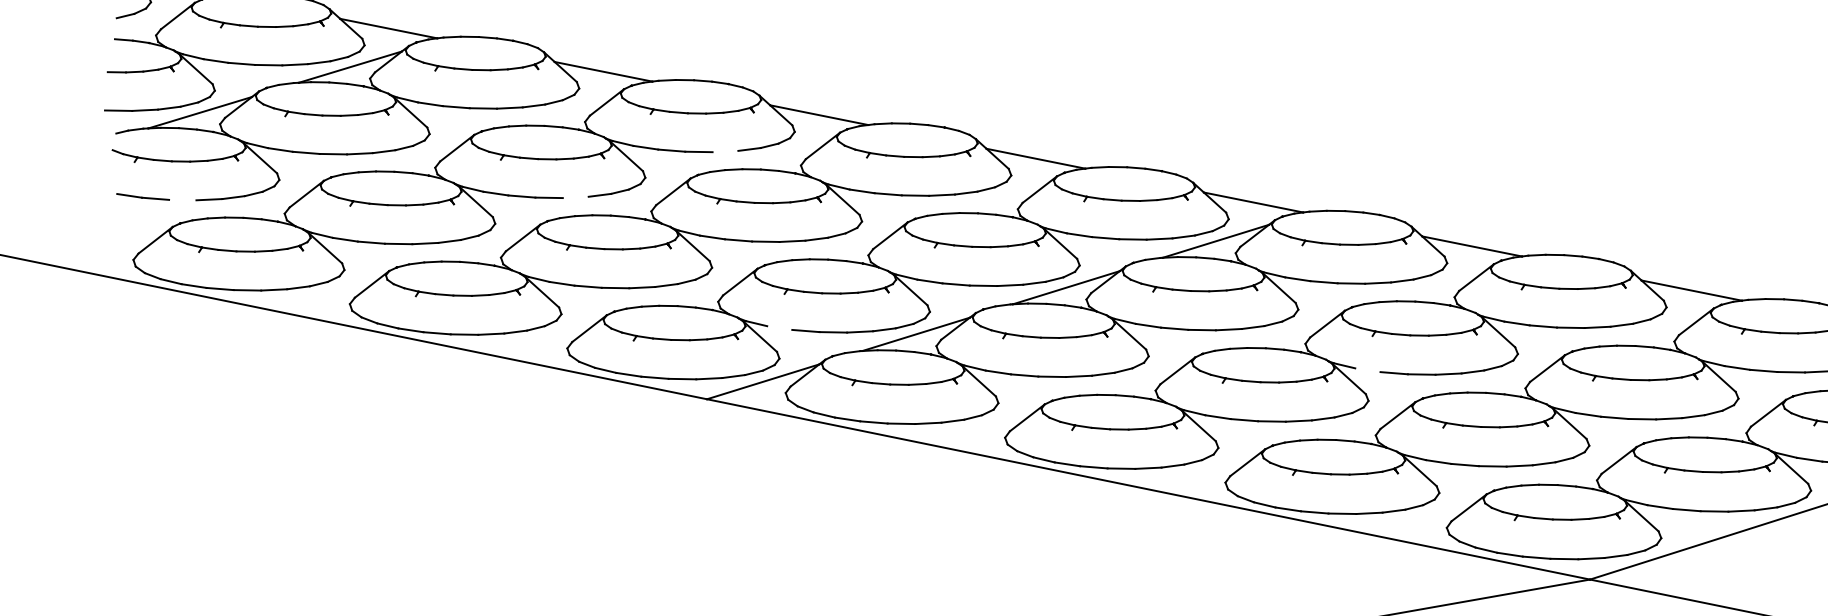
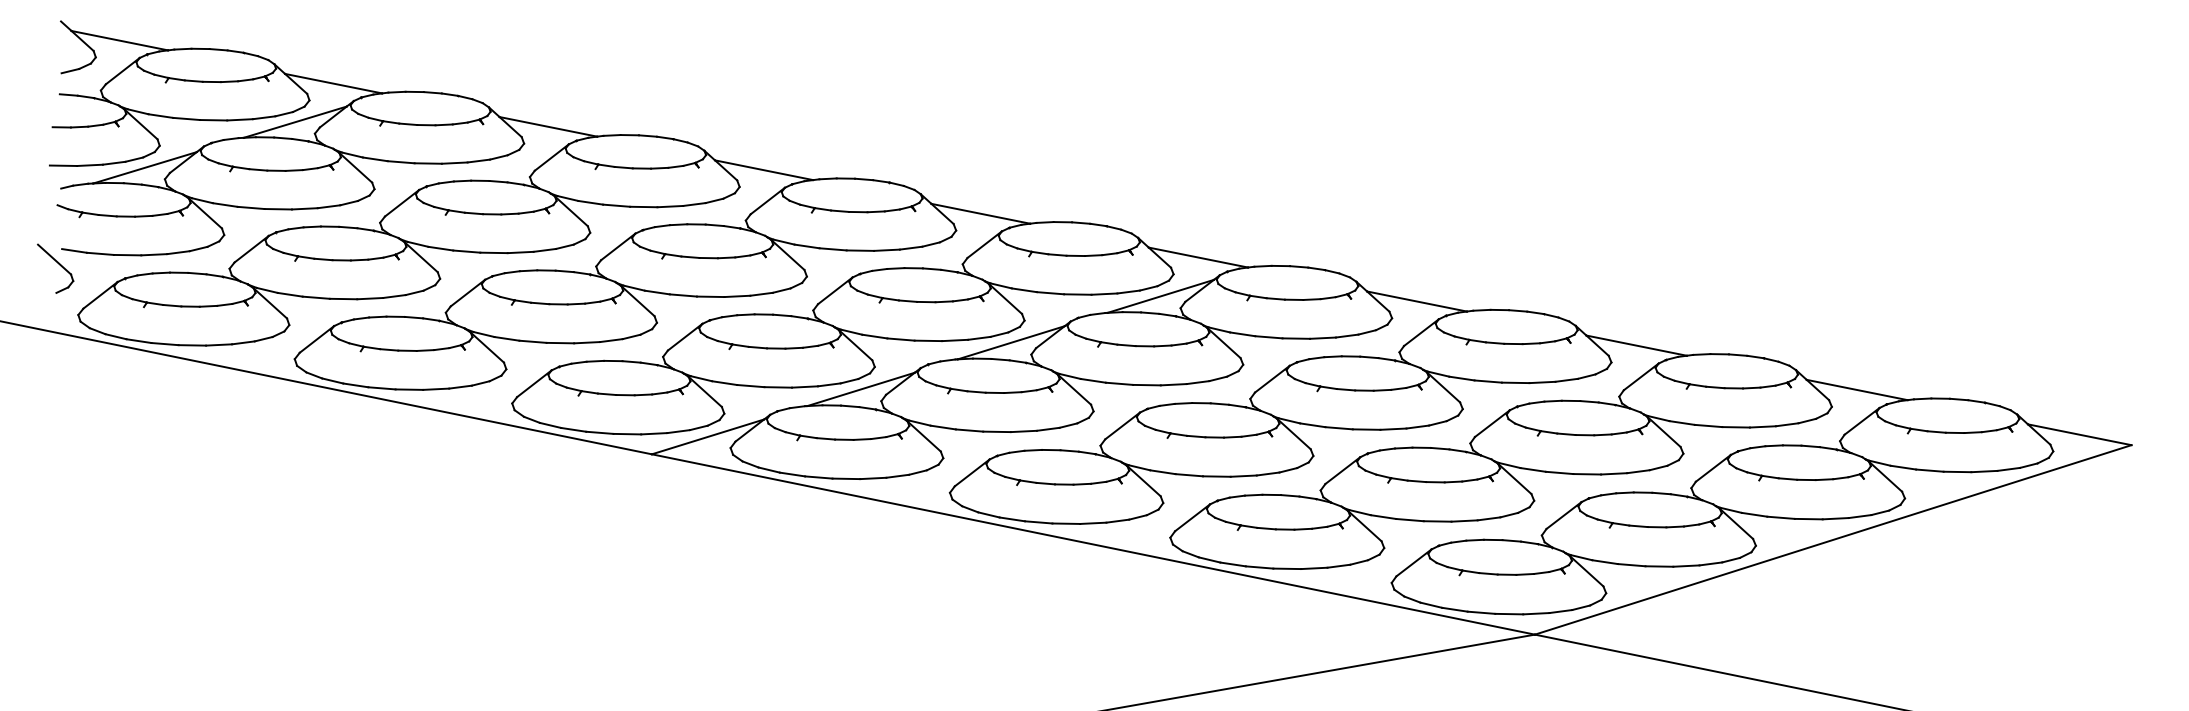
line: (725, 151) -> (670, 206), added
line: (575, 197) -> (520, 252), added
line: (182, 199) -> (127, 254), added
part: (110, 213) -> (55, 268), added
line: (779, 328) -> (724, 383), added
line: (1367, 370) -> (1312, 425), added

